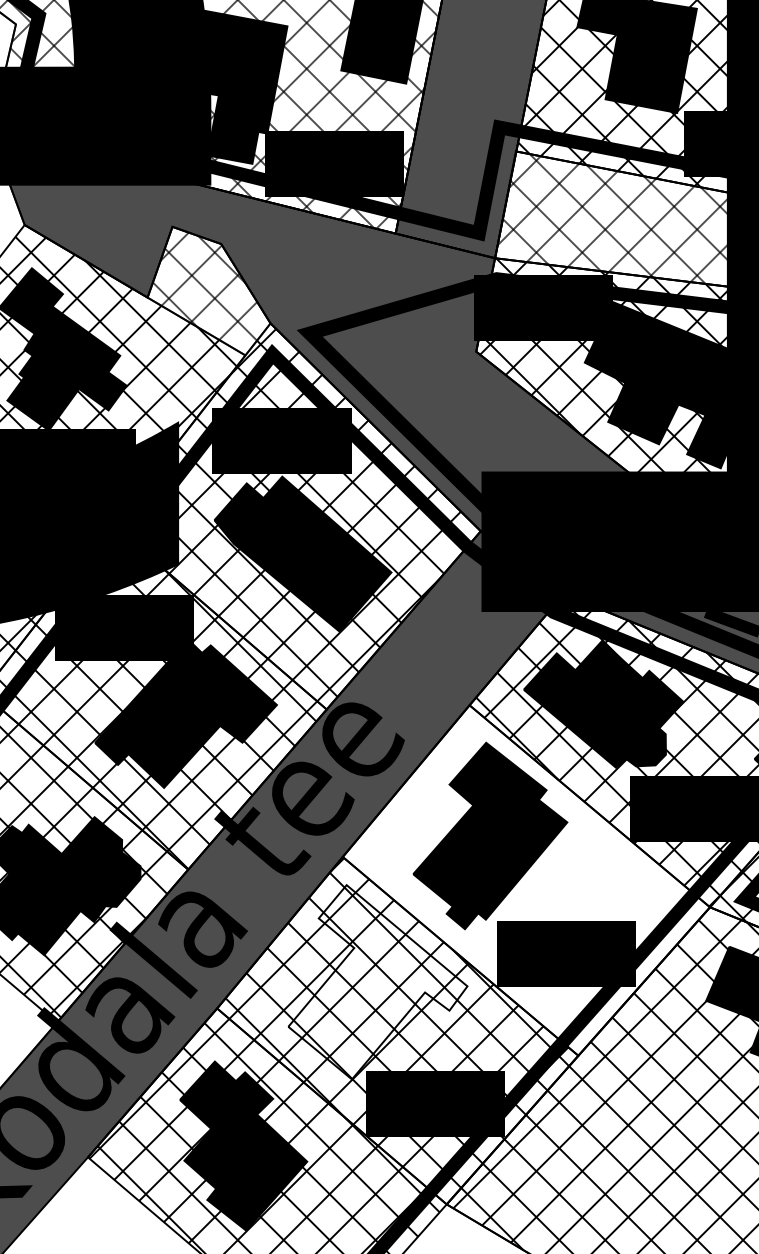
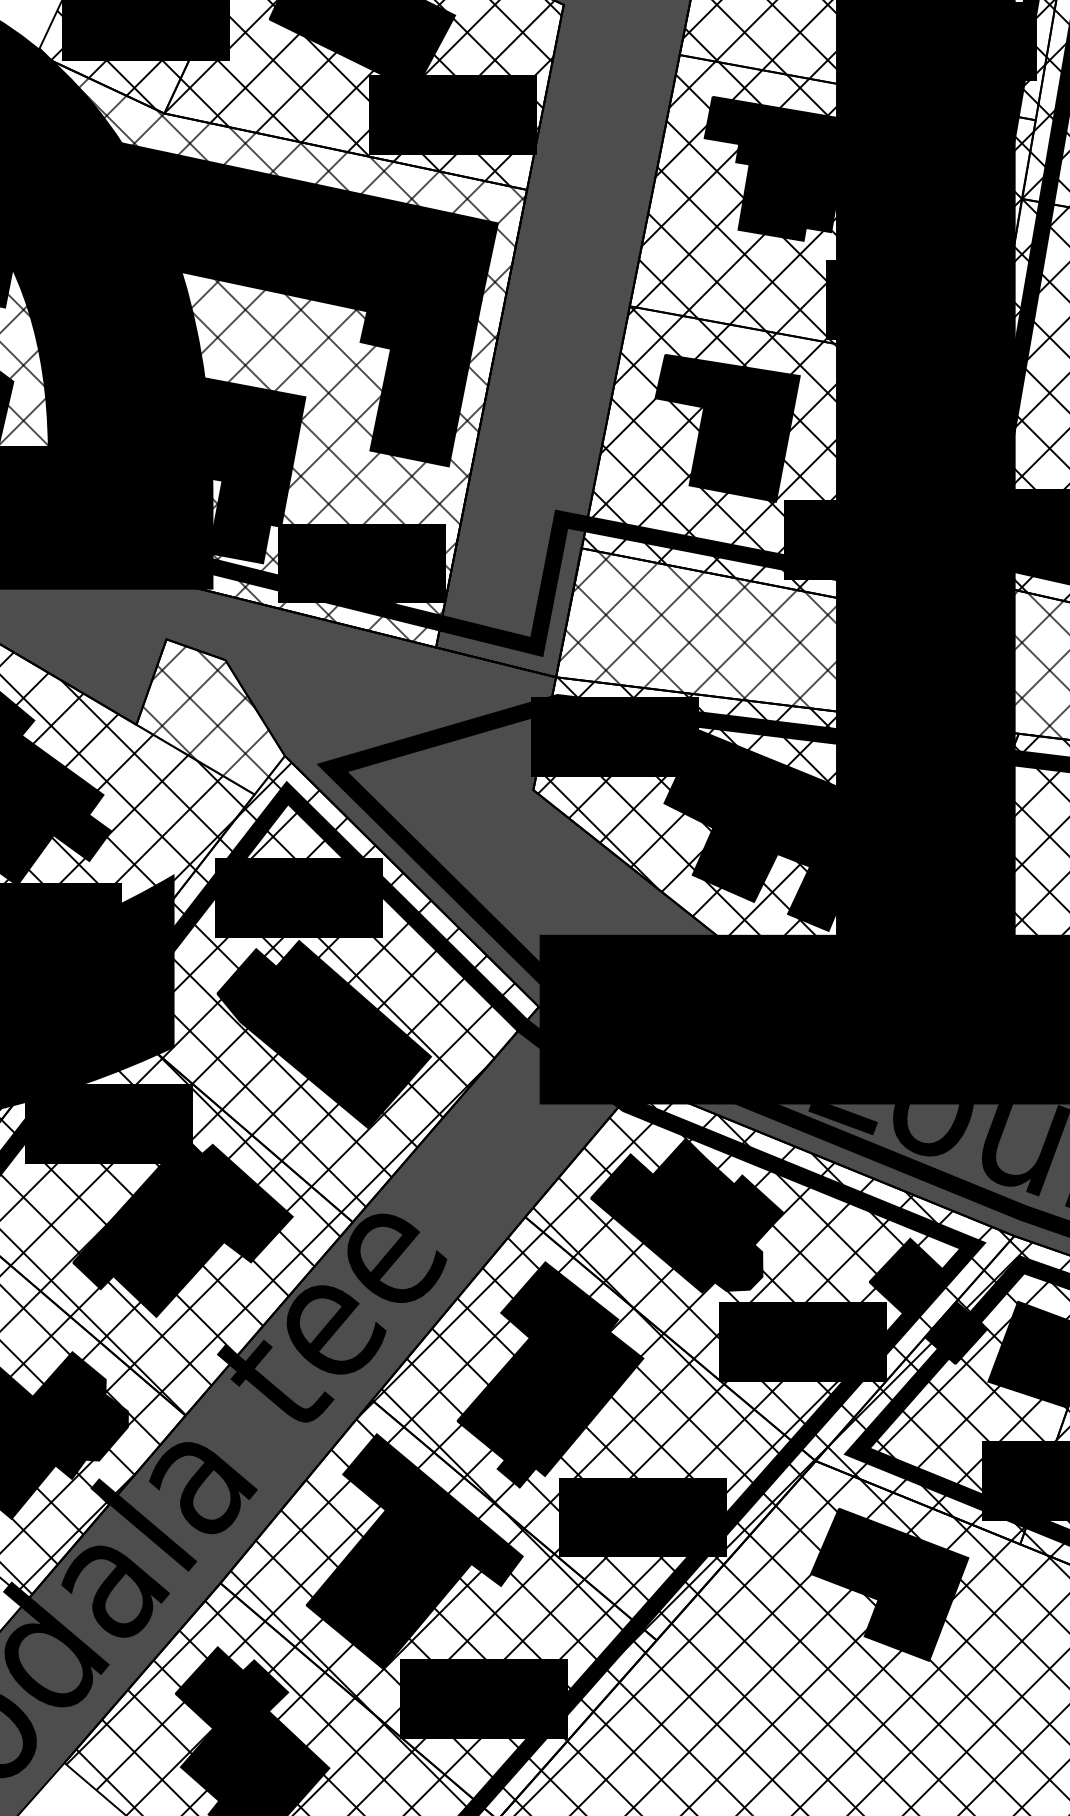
hatch: (526, 882) -> (593, 1431), added
fill: (377, 982) -> (414, 1551), added

